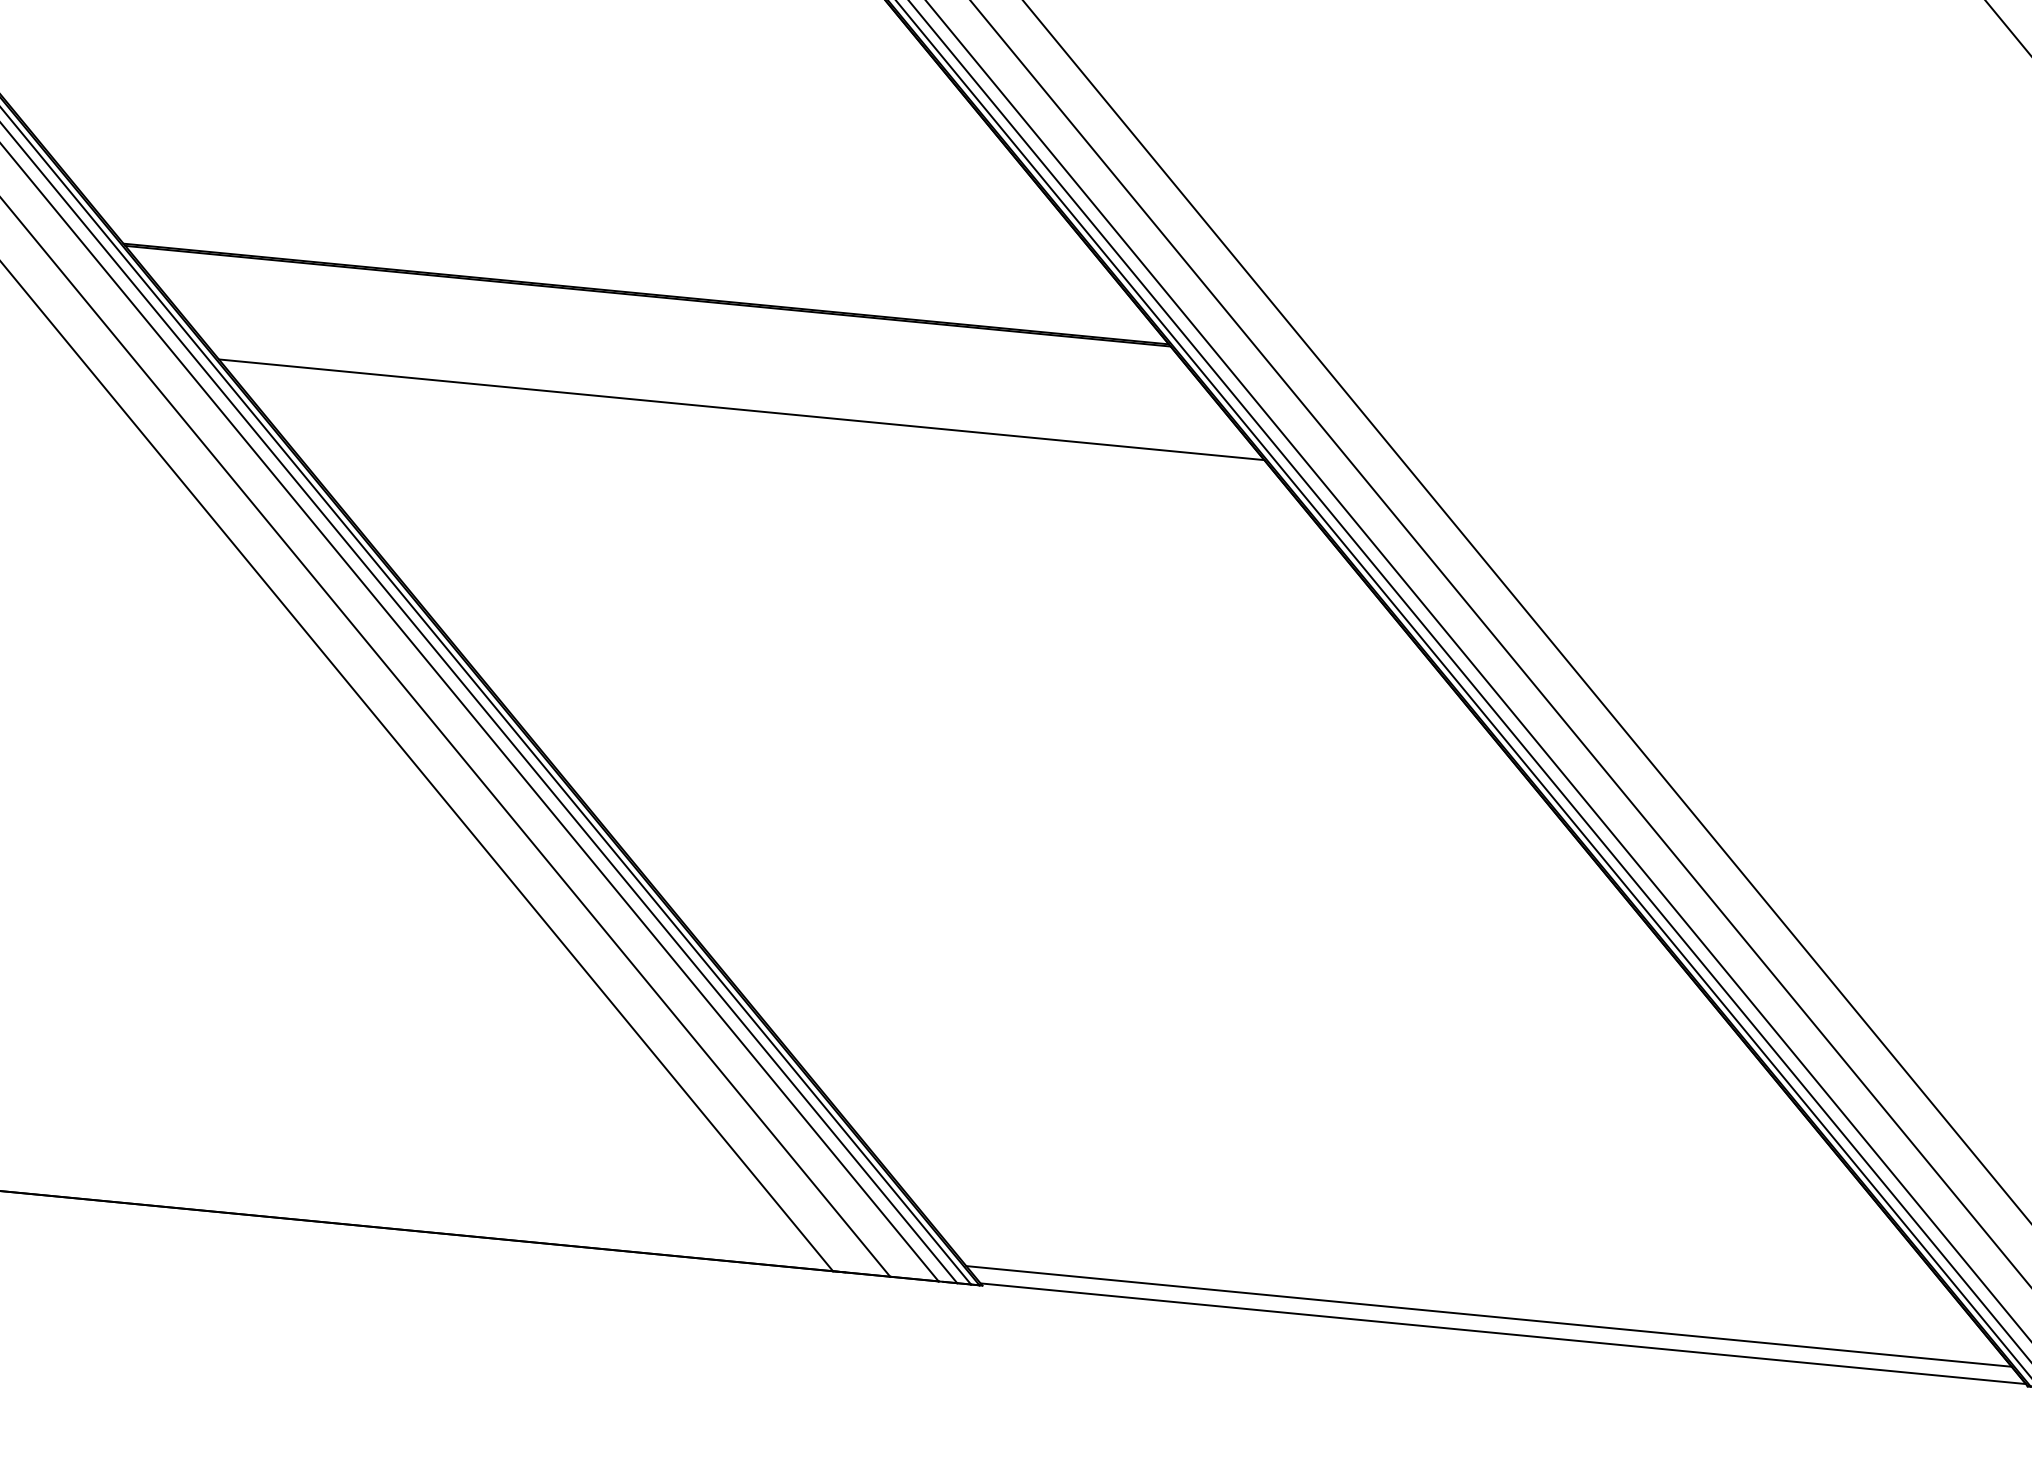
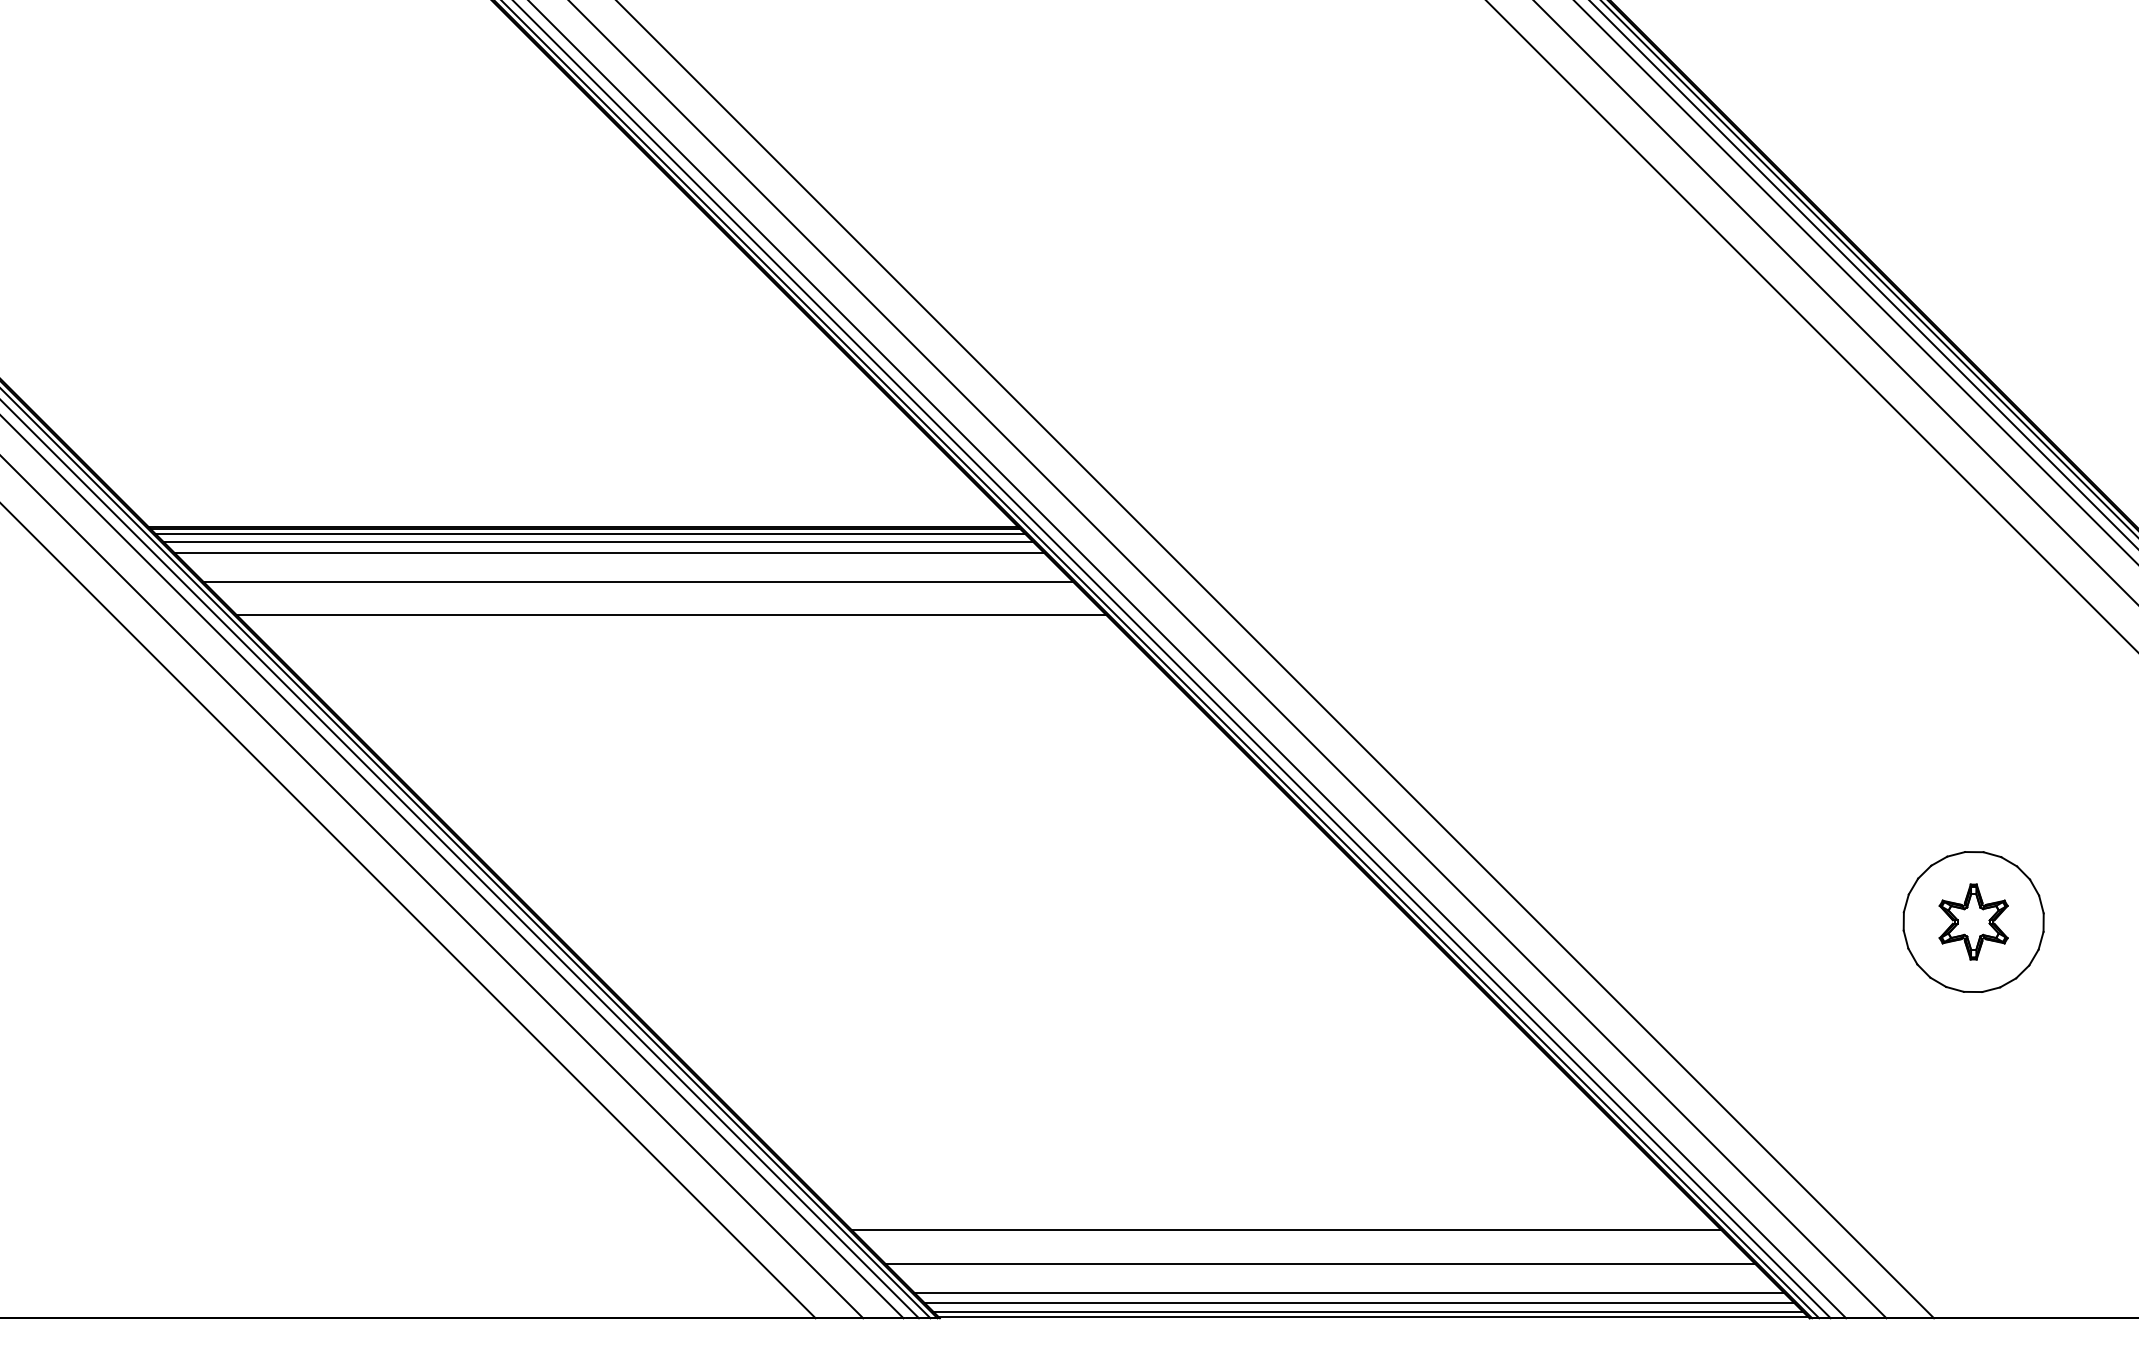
line: (653, 303) -> (590, 534), added
line: (661, 313) -> (598, 542), added
line: (673, 328) -> (609, 553), added
line: (705, 365) -> (638, 581), added
line: (1409, 1220) -> (1286, 1230), added
line: (1446, 1265) -> (1320, 1264), added
line: (1477, 1302) -> (1349, 1292), added
line: (1498, 1327) -> (1368, 1311), added

